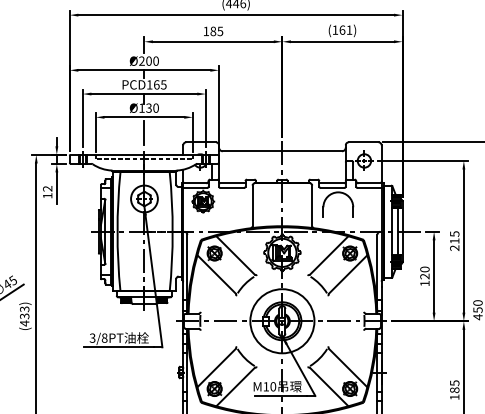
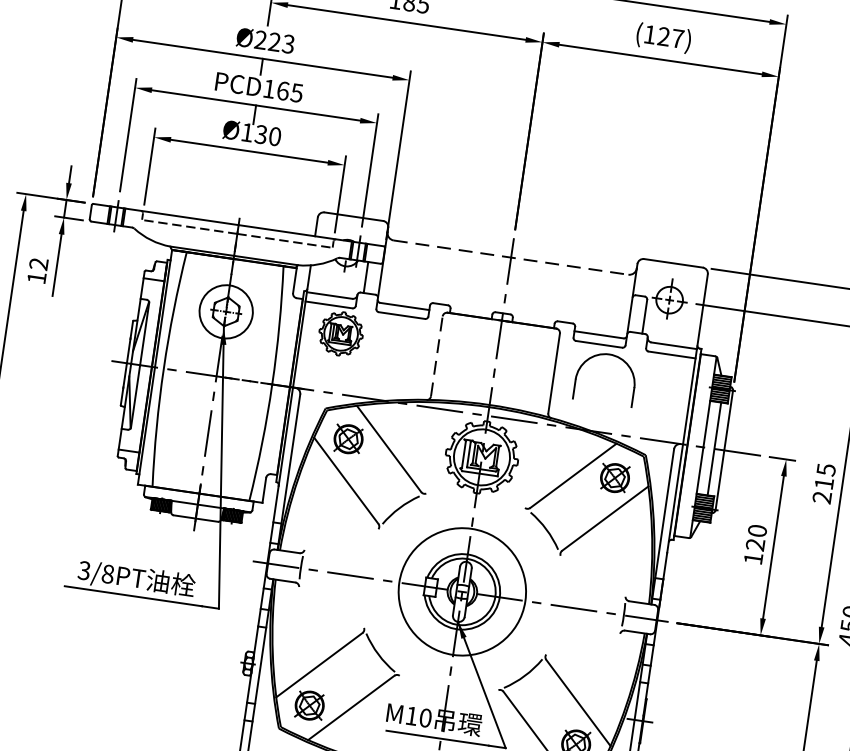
text: (345, 29) -> (670, 36), (161) -> (127)
text: (152, 60) -> (281, 41), Ø200 -> Ø223
line: (144, 132) -> (245, 181), removed
line: (282, 151) -> (511, 258), solid -> dashed
line: (252, 205) -> (436, 355), solid -> dashed

